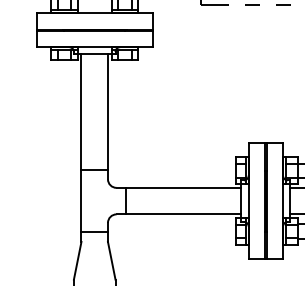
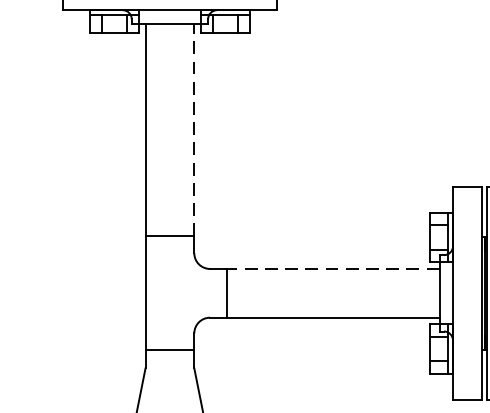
line: (107, 112) -> (193, 130), solid -> dashed
line: (183, 187) -> (333, 268), solid -> dashed

